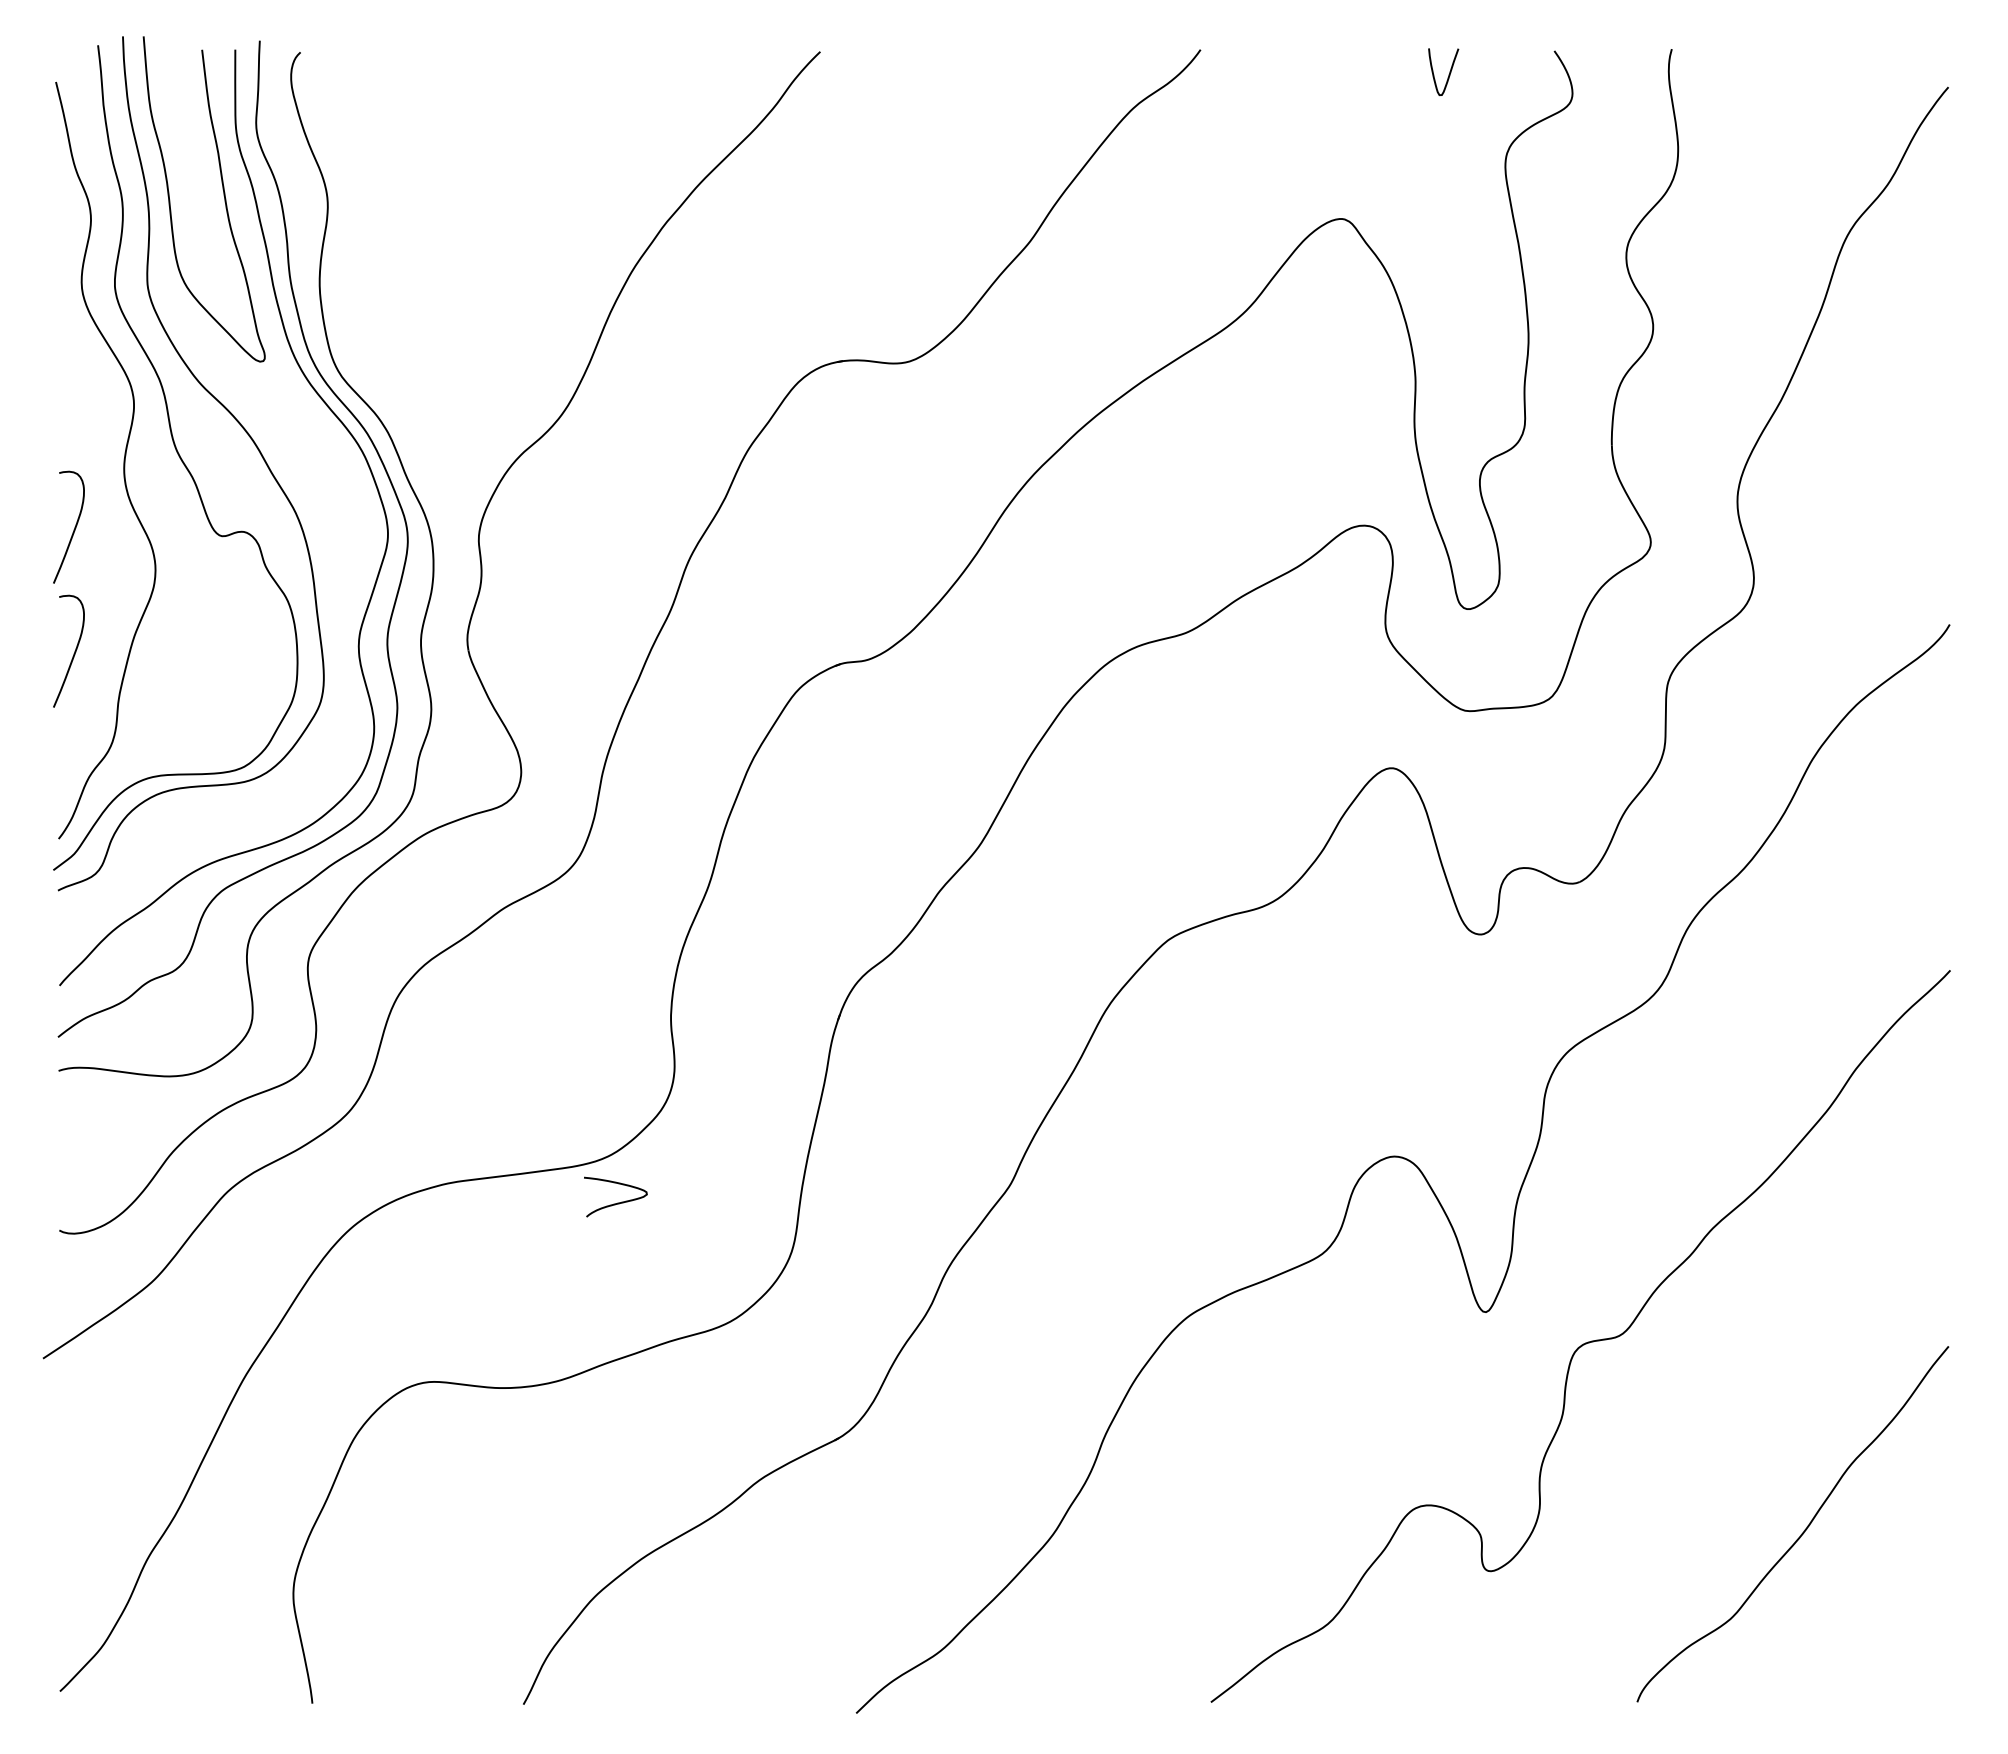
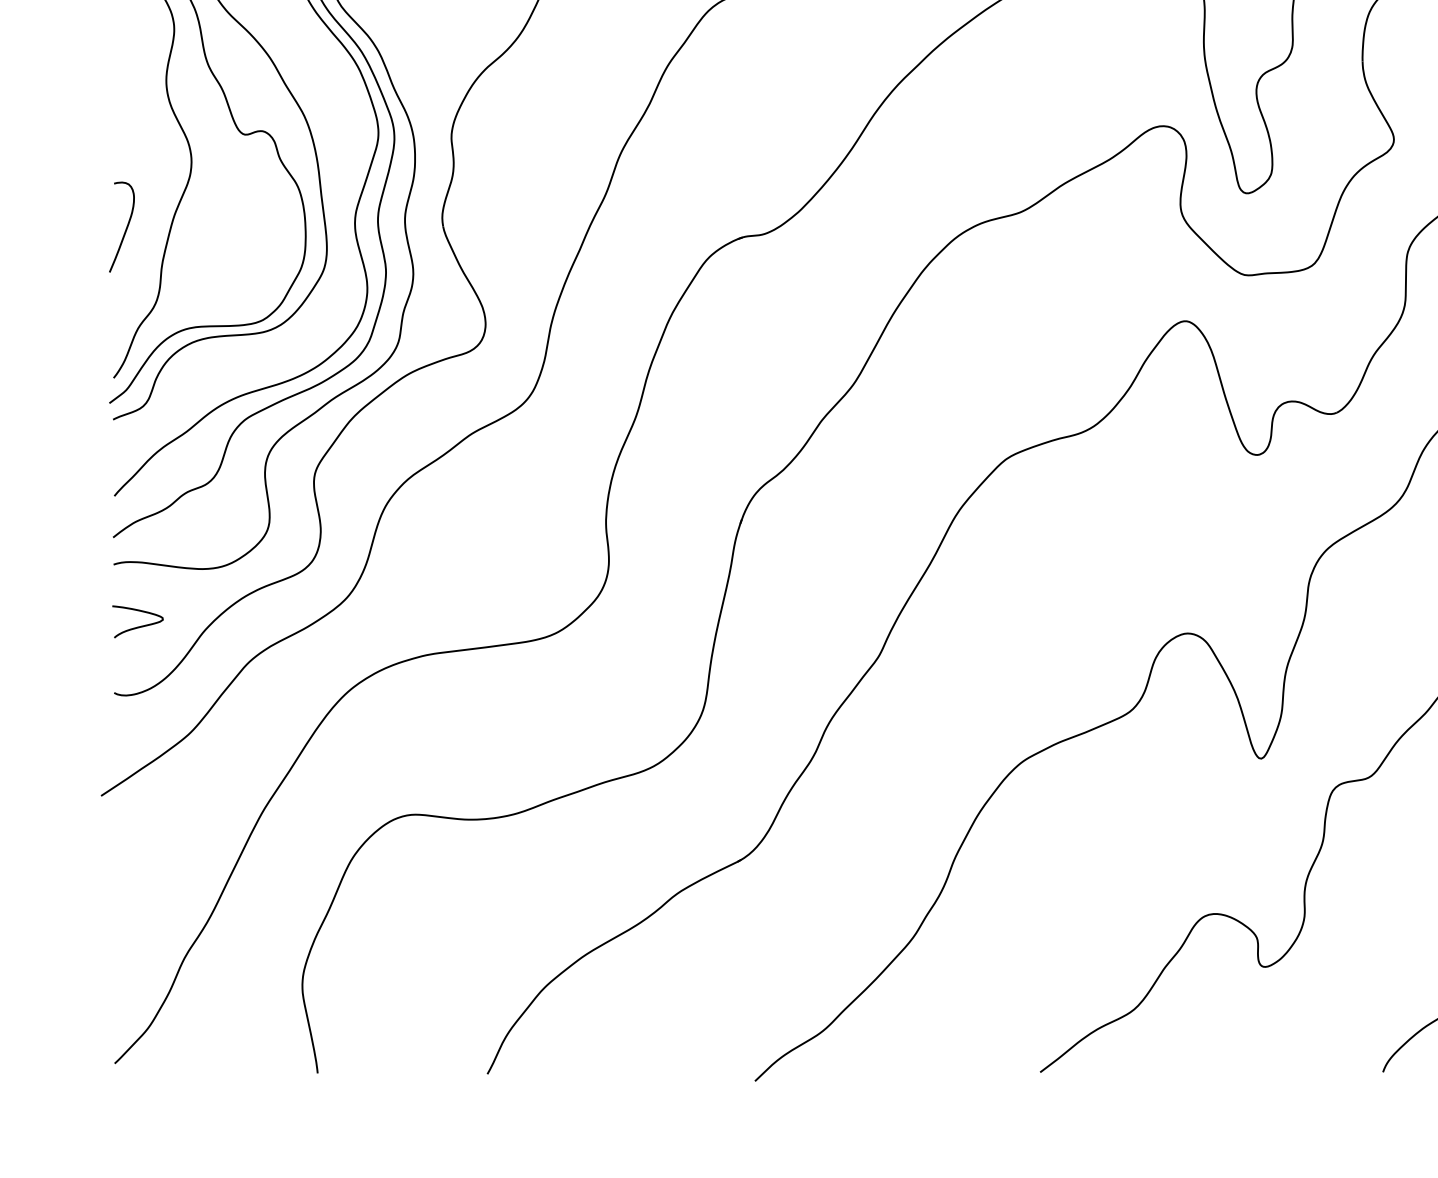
curve: (73, 529) -> (125, 129), removed
curve: (617, 1202) -> (139, 626), moved

